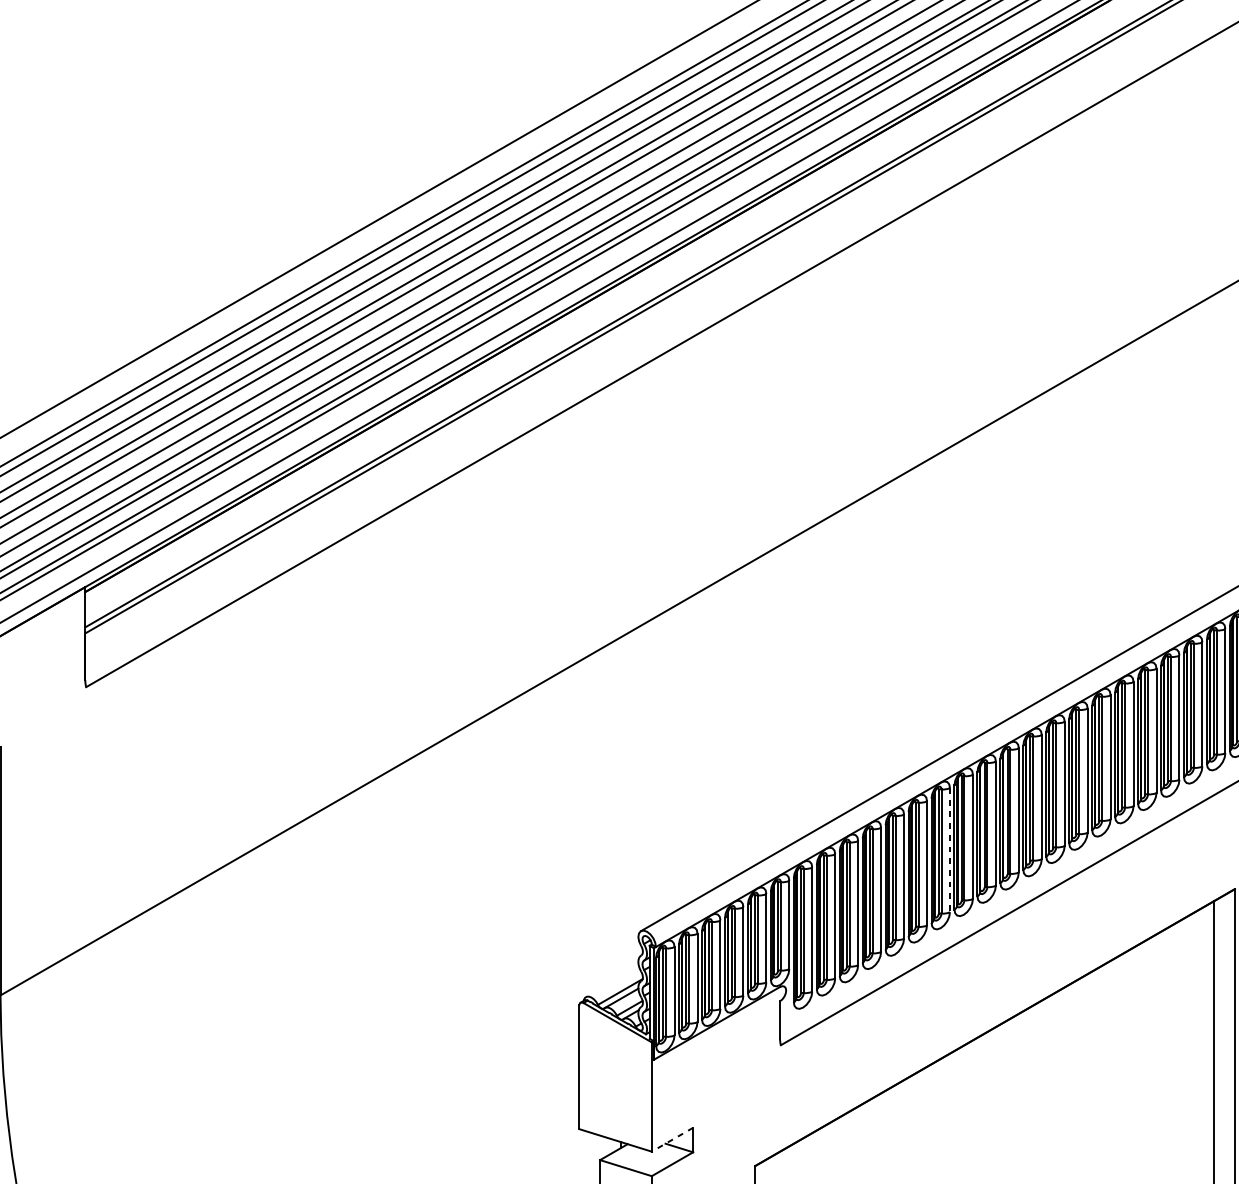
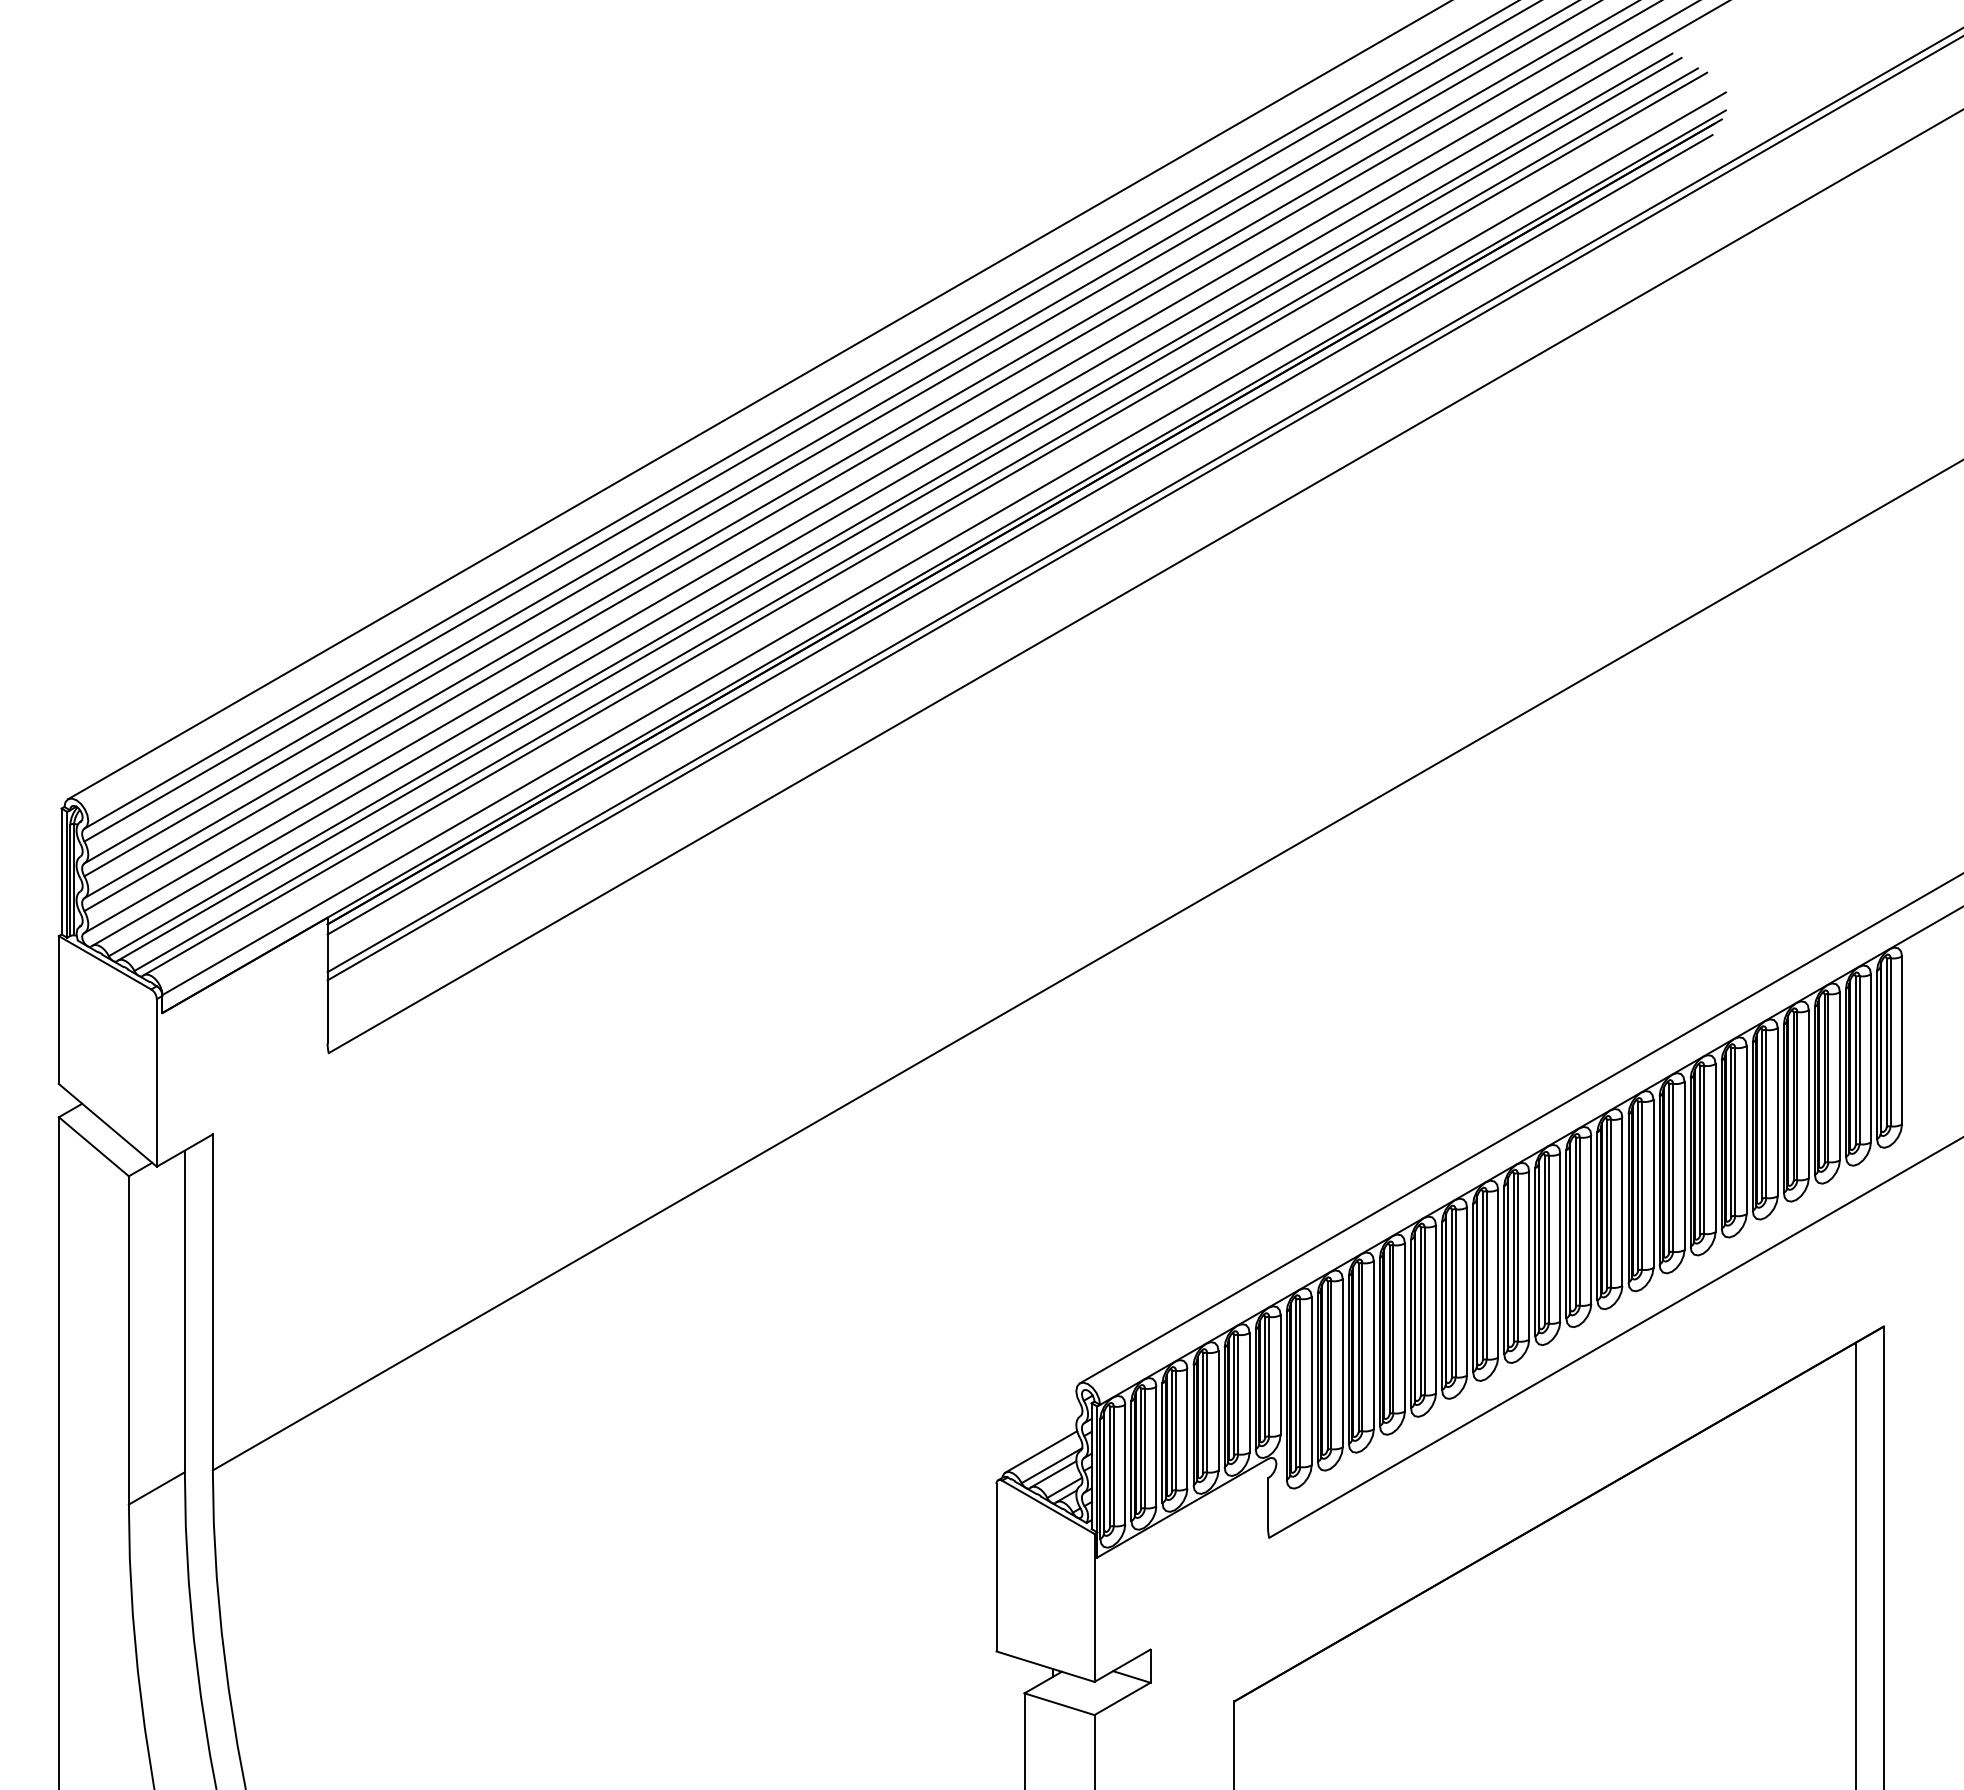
line: (596, 304) -> (1019, 534), added
line: (950, 850) -> (1498, 1274), dashed -> solid
line: (612, 981) -> (1041, 1451), added
line: (672, 1140) -> (1122, 1666), dashed -> solid

